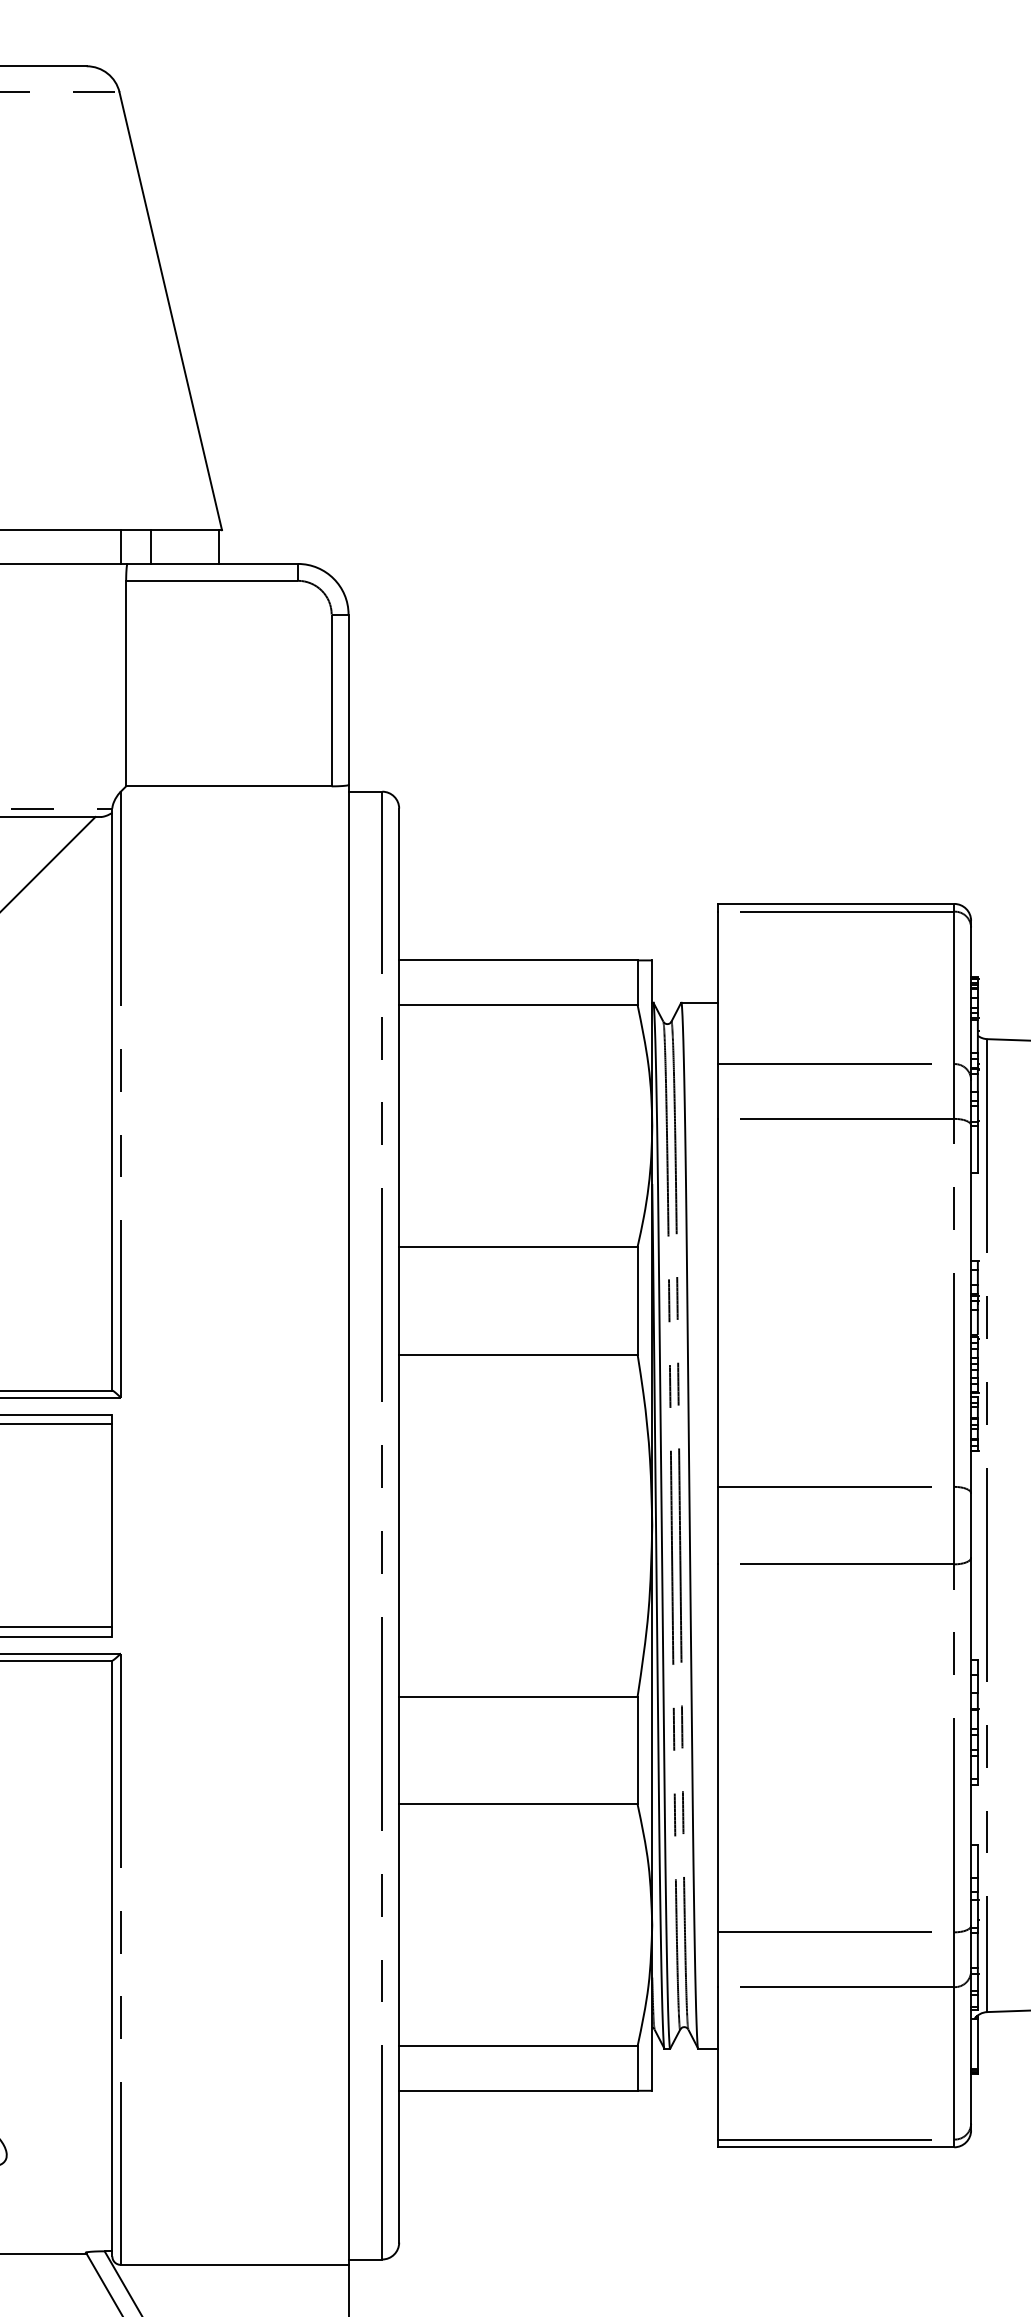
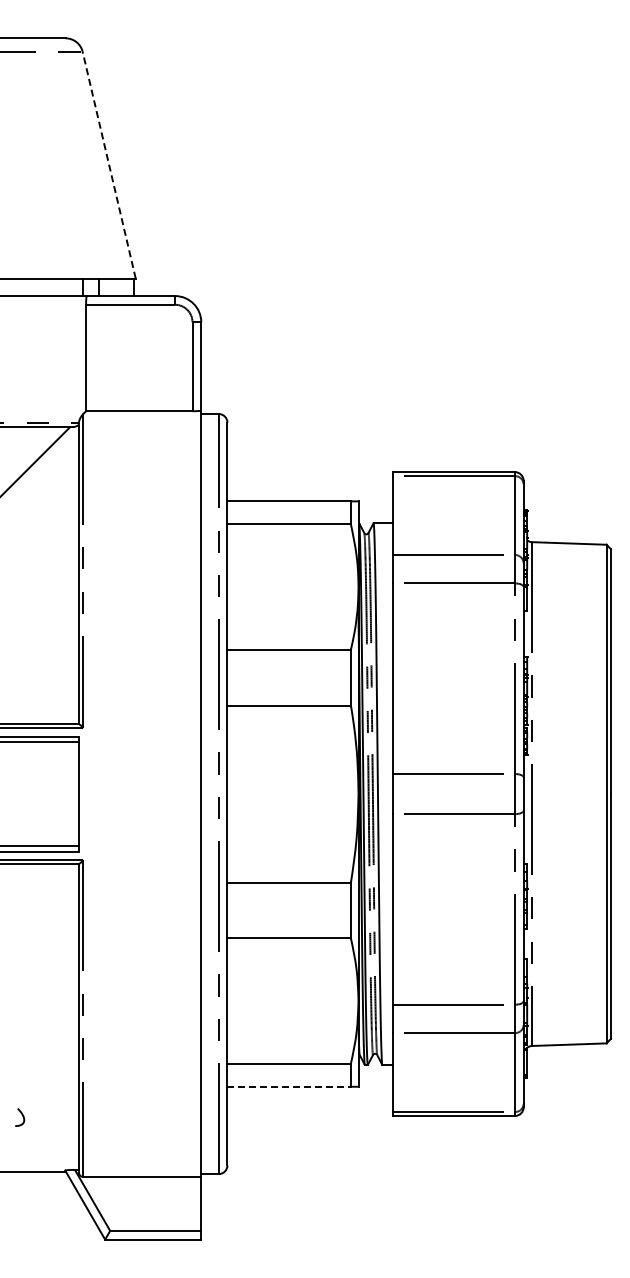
line: (171, 309) -> (109, 164), solid -> dashed
line: (518, 2090) -> (289, 1086), solid -> dashed

